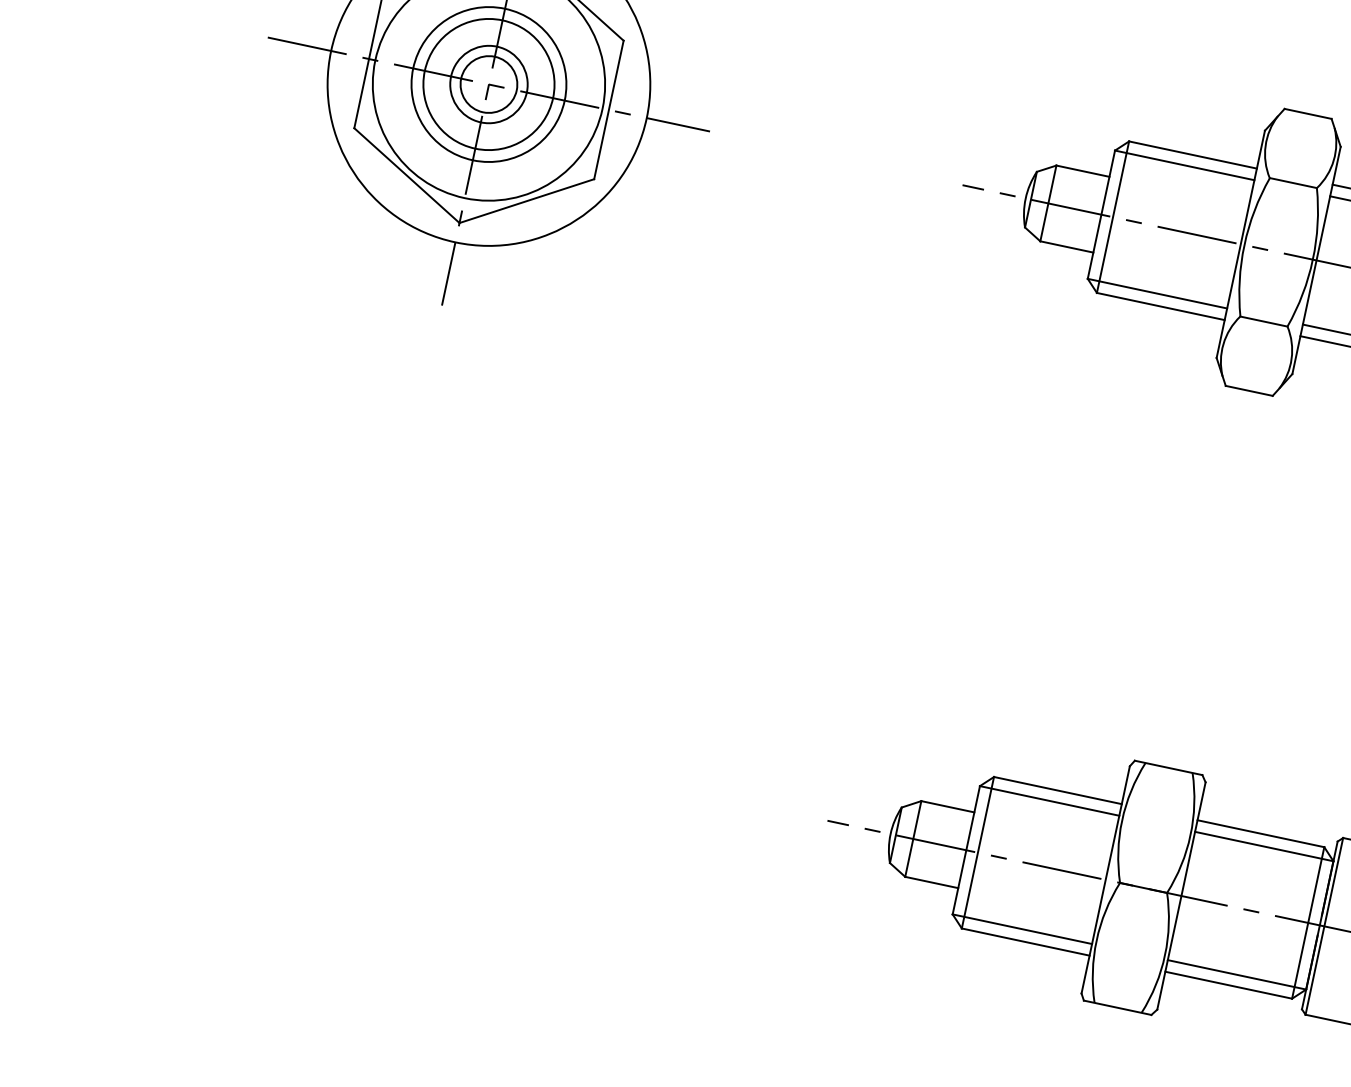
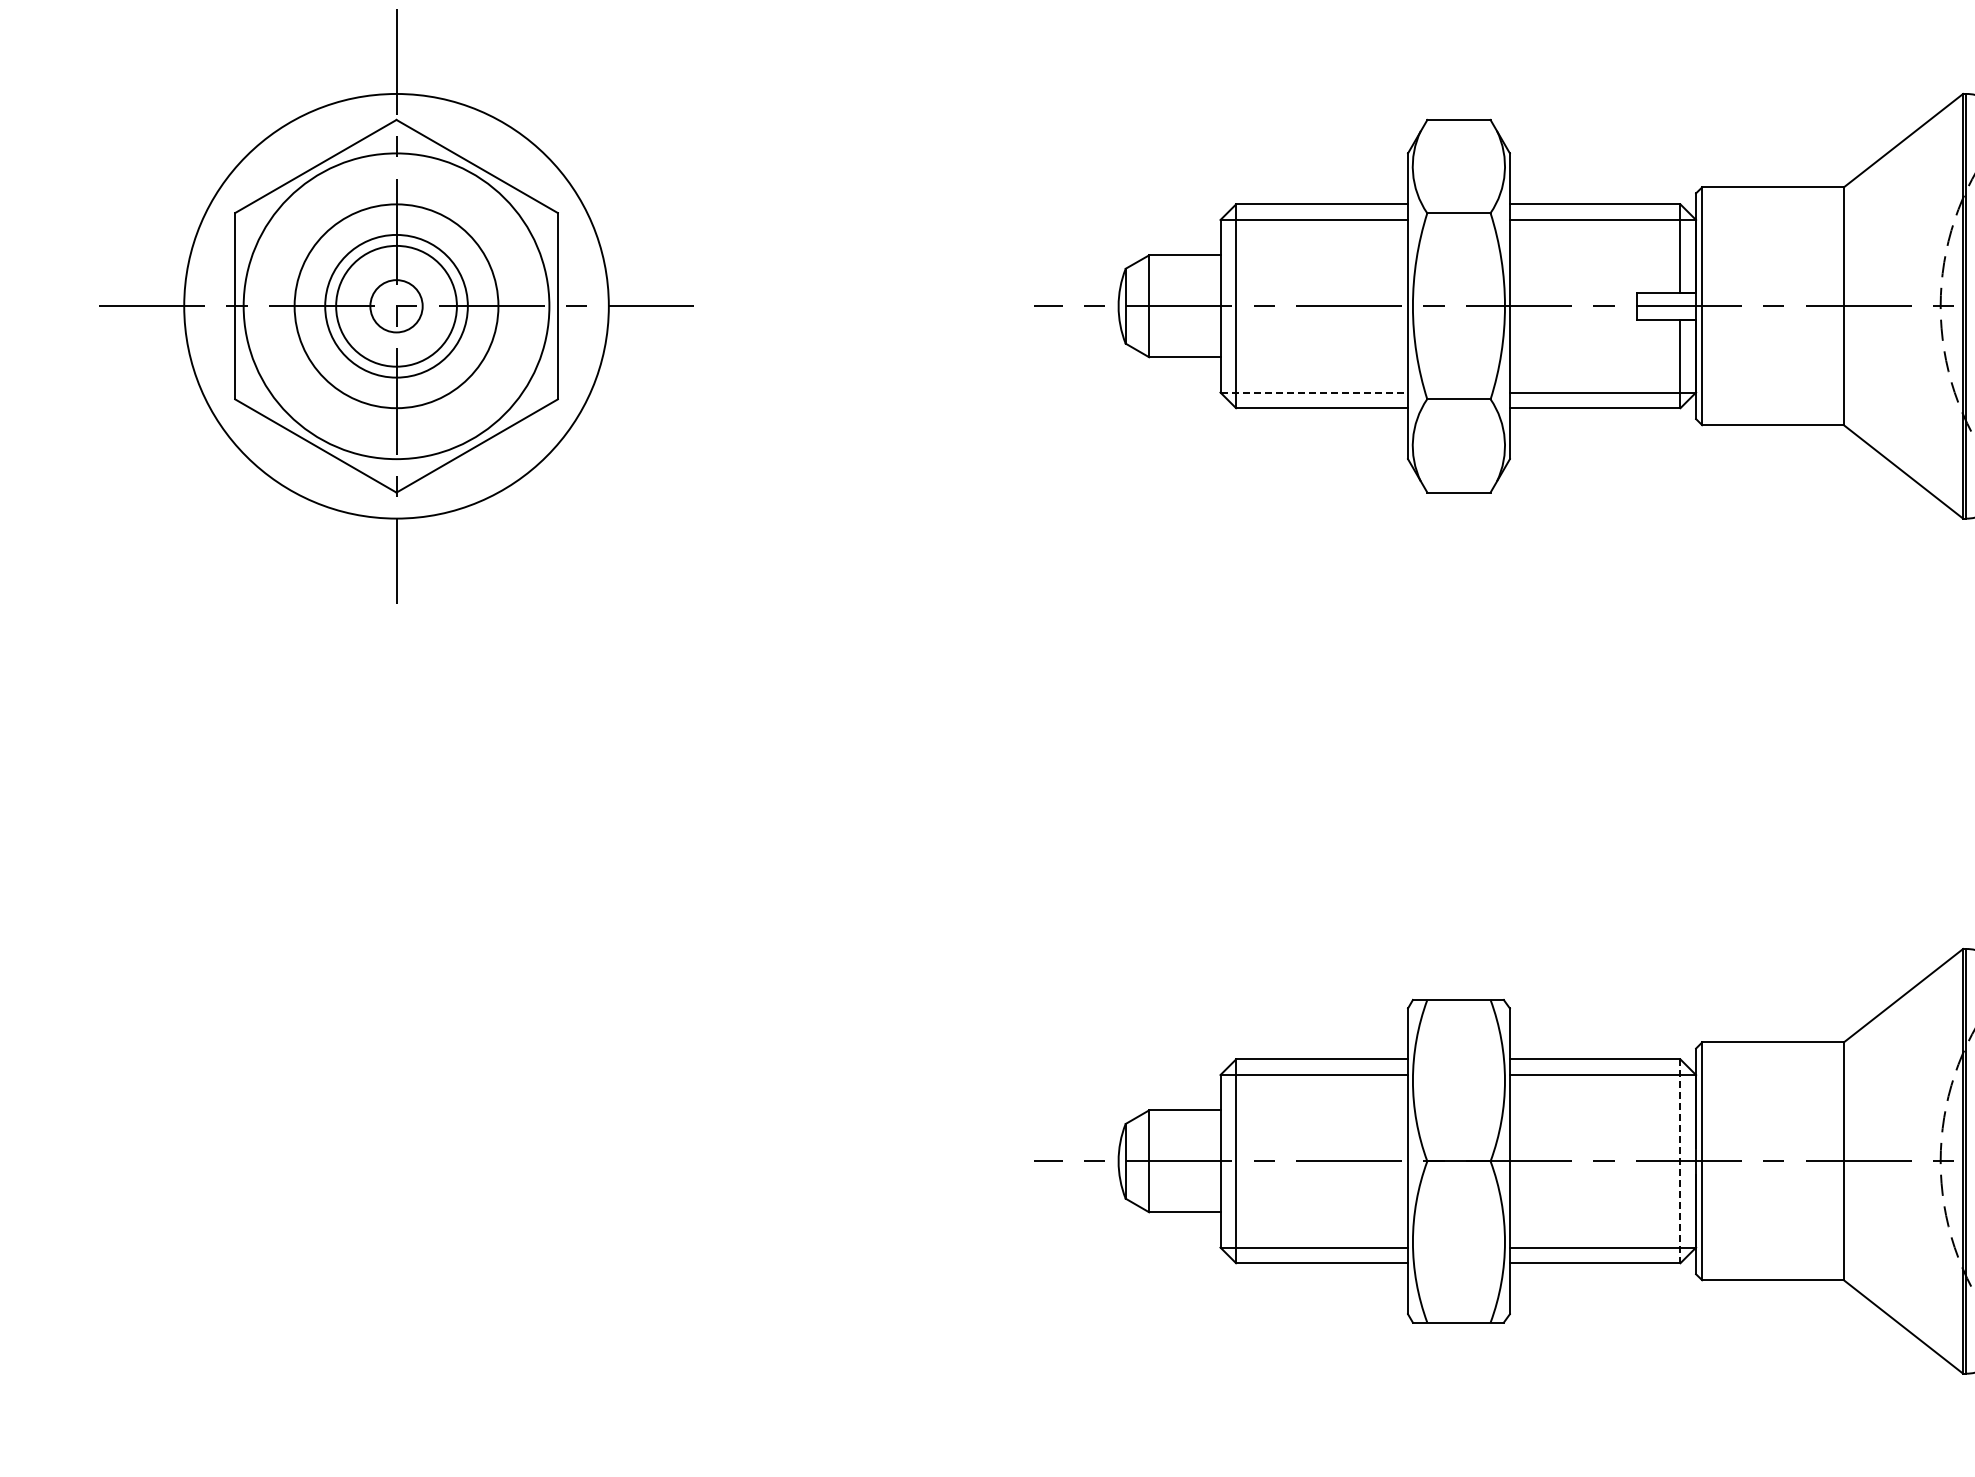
circle: (489, 83) -> (396, 305), size x0.7
circle: (488, 84) -> (396, 306), size x0.7
circle: (488, 84) -> (396, 306), size x1.4
line: (1157, 293) -> (1314, 392), solid -> dashed
line: (1308, 923) -> (1680, 1161), solid -> dashed

